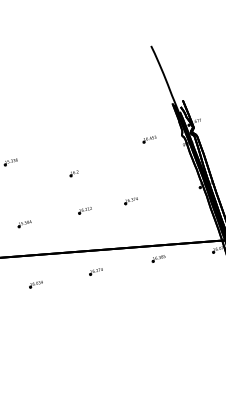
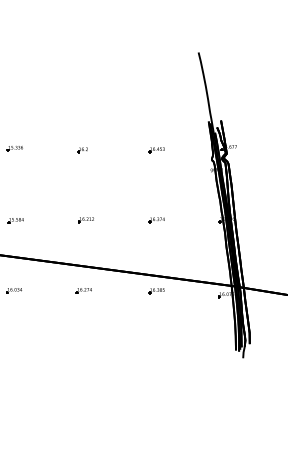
part: (149, 139) -> (156, 150), moved
part: (74, 173) -> (82, 150), moved
part: (131, 201) -> (156, 220), moved

